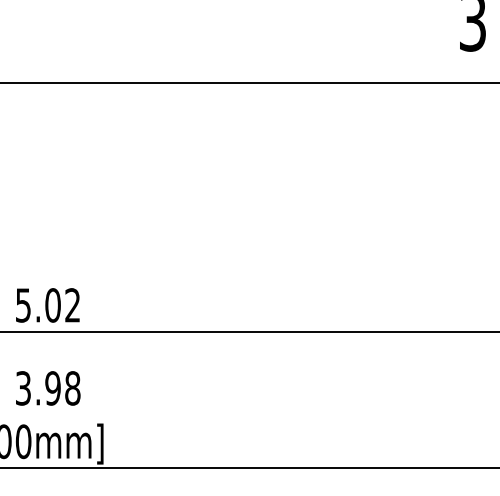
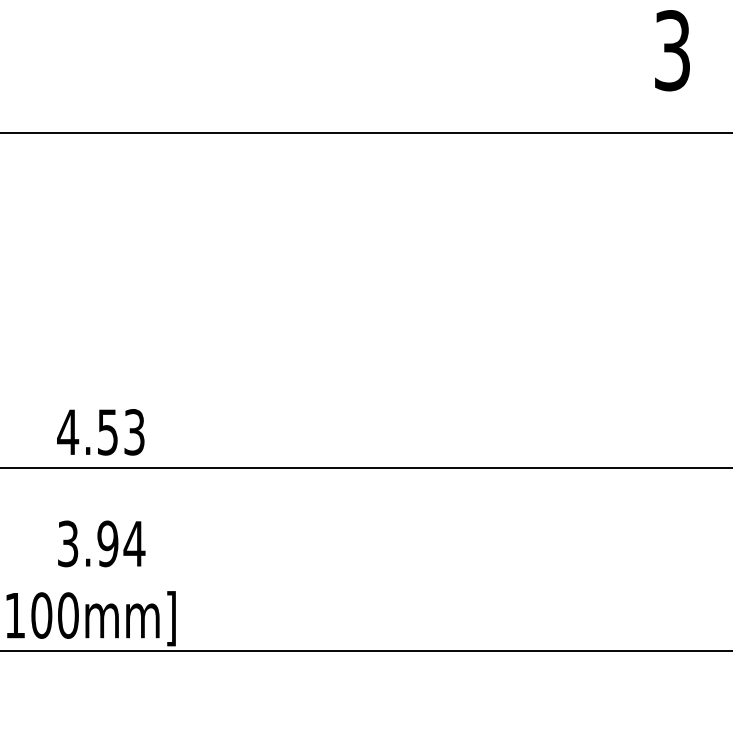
text: (47, 305) -> (100, 432), 5.02 -> 4.53
text: (72, 388) -> (134, 543), 3.98 -> 3.94

